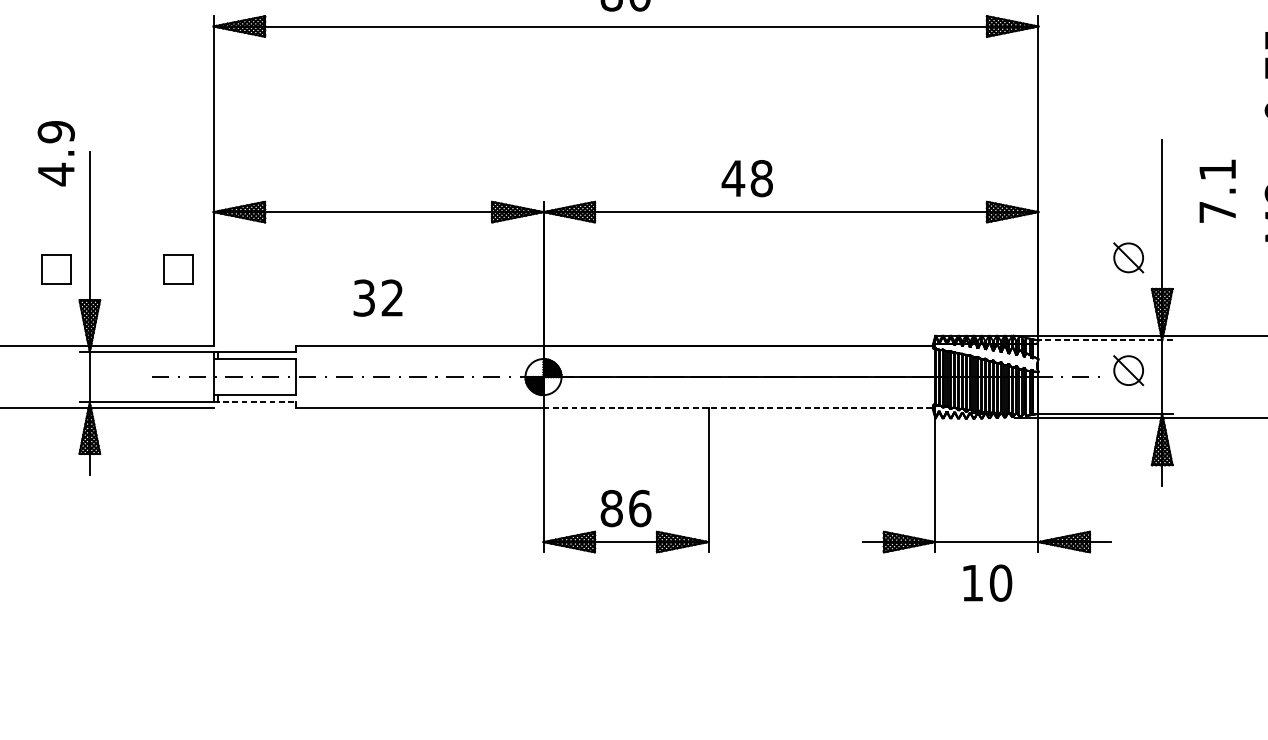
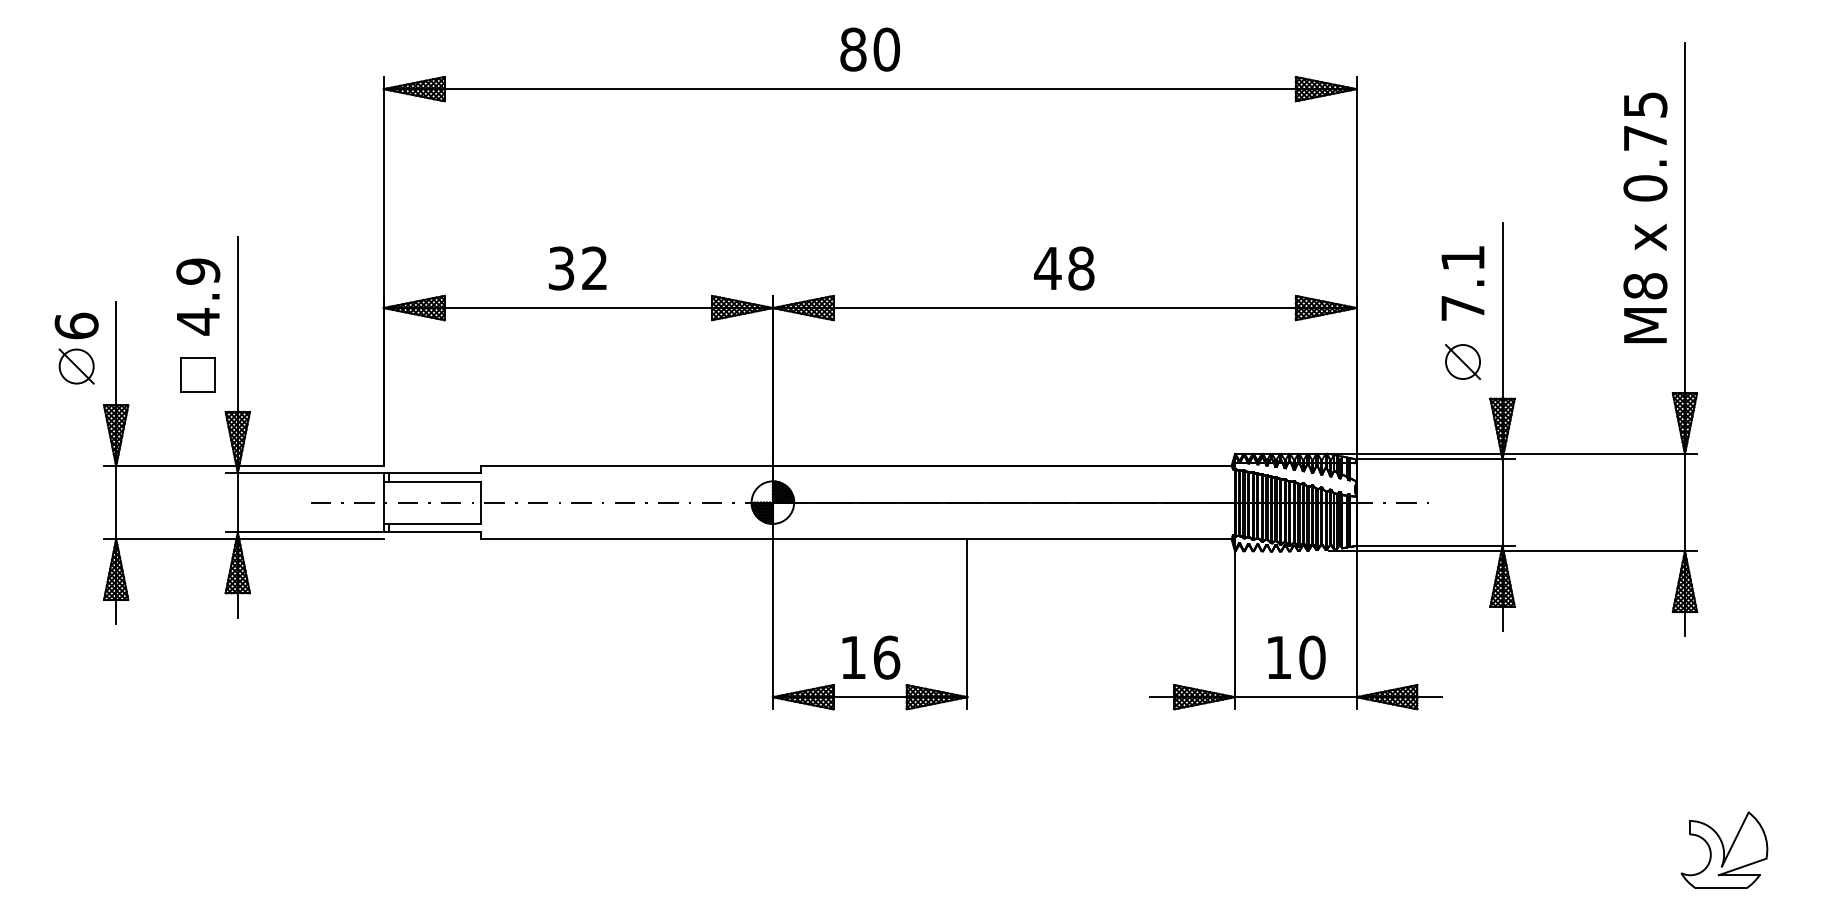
text: (56, 153) -> (198, 296), moved
text: (747, 178) -> (1064, 268), moved
text: (1217, 191) -> (1462, 283), moved
part: (177, 268) -> (341, 374), removed
text: (377, 298) -> (577, 268), moved
line: (1105, 340) -> (1435, 459), dashed -> solid
part: (1128, 370) -> (1462, 494), removed
line: (254, 402) -> (432, 532), dashed -> solid
line: (738, 408) -> (1002, 539), dashed -> solid
text: (611, 508) -> (853, 657), 86 -> 16
text: (987, 583) -> (1296, 657), moved

